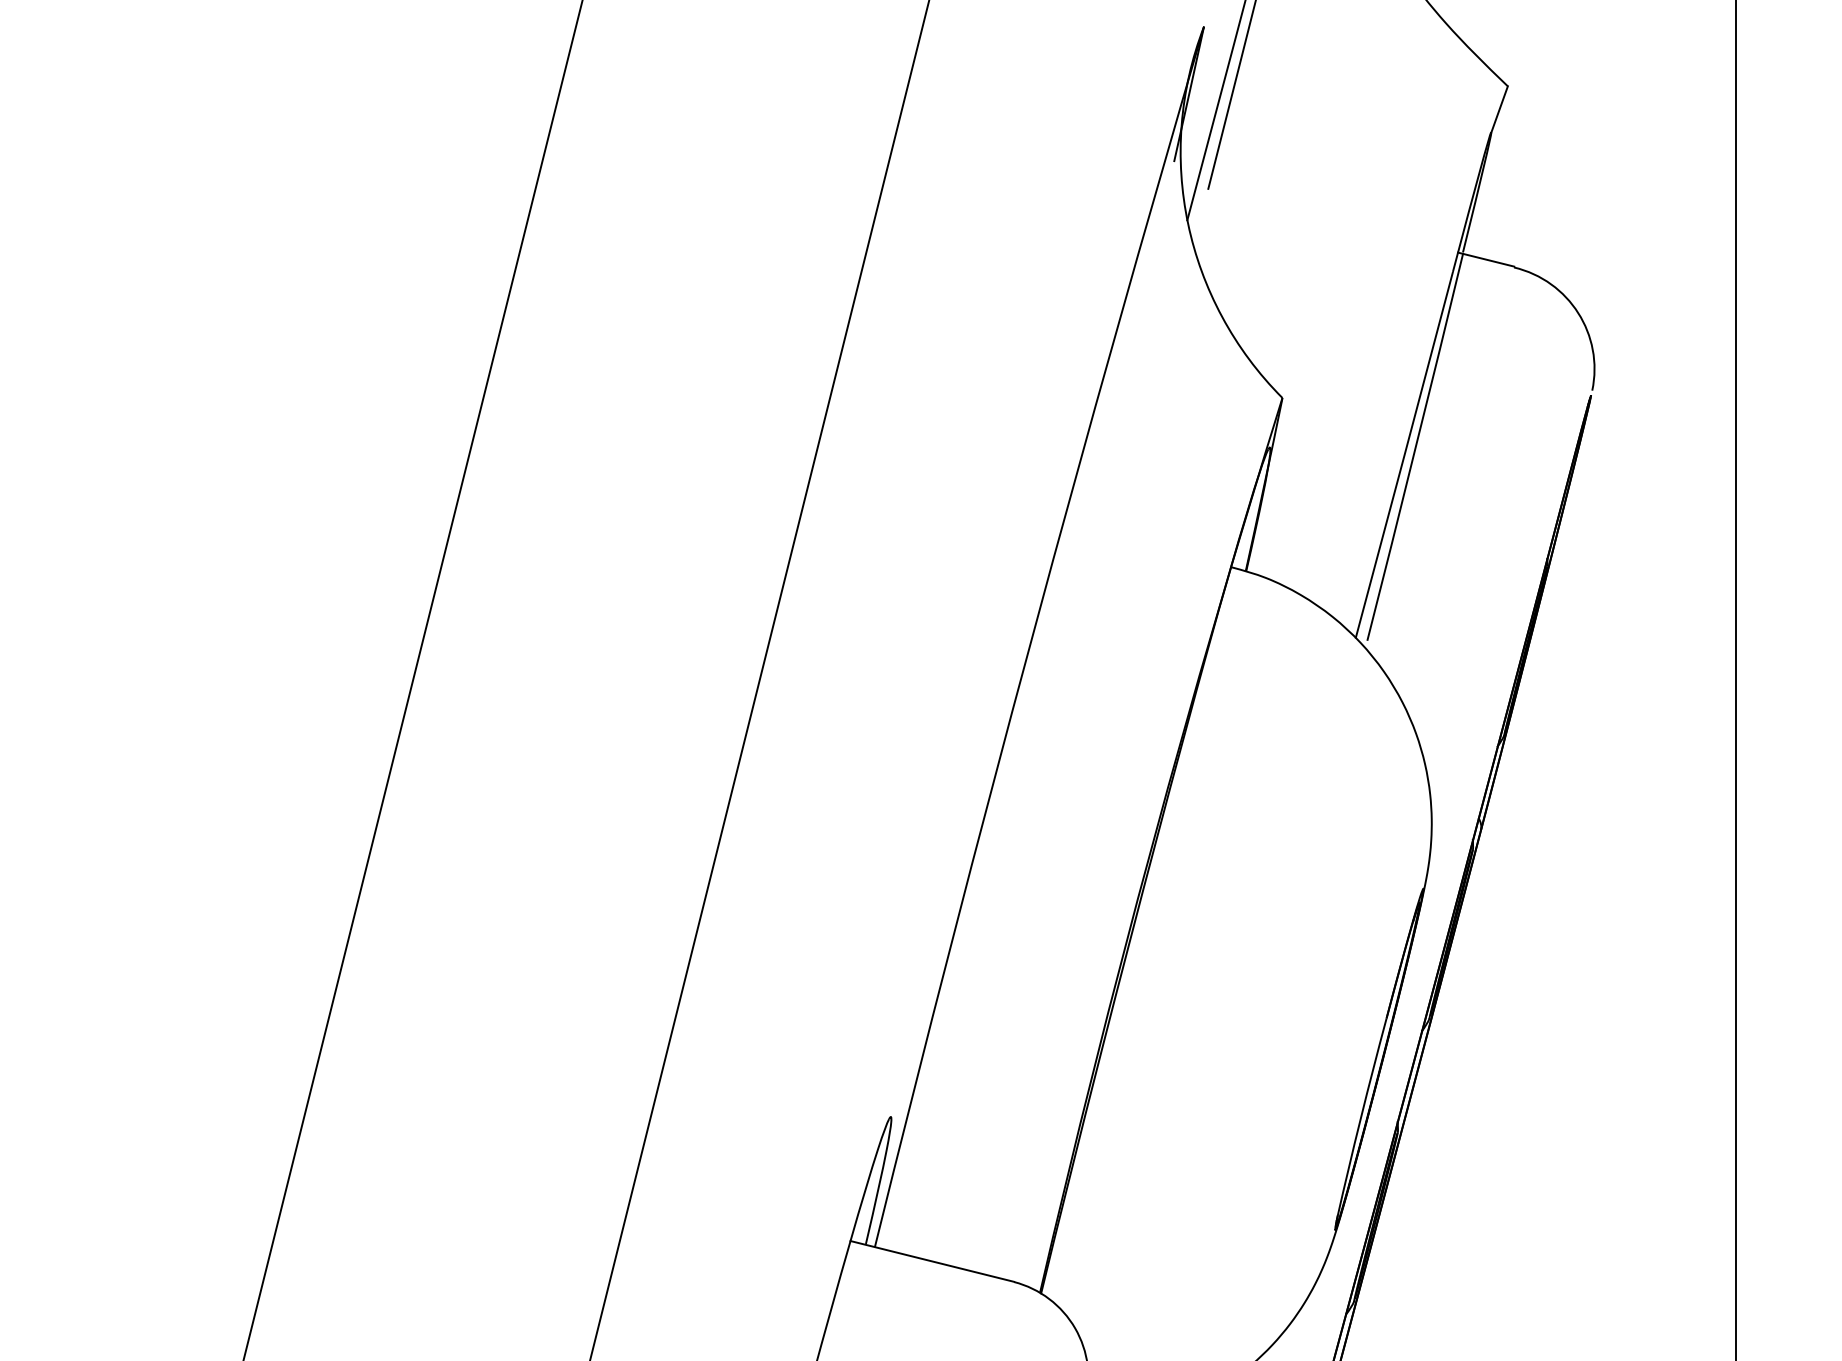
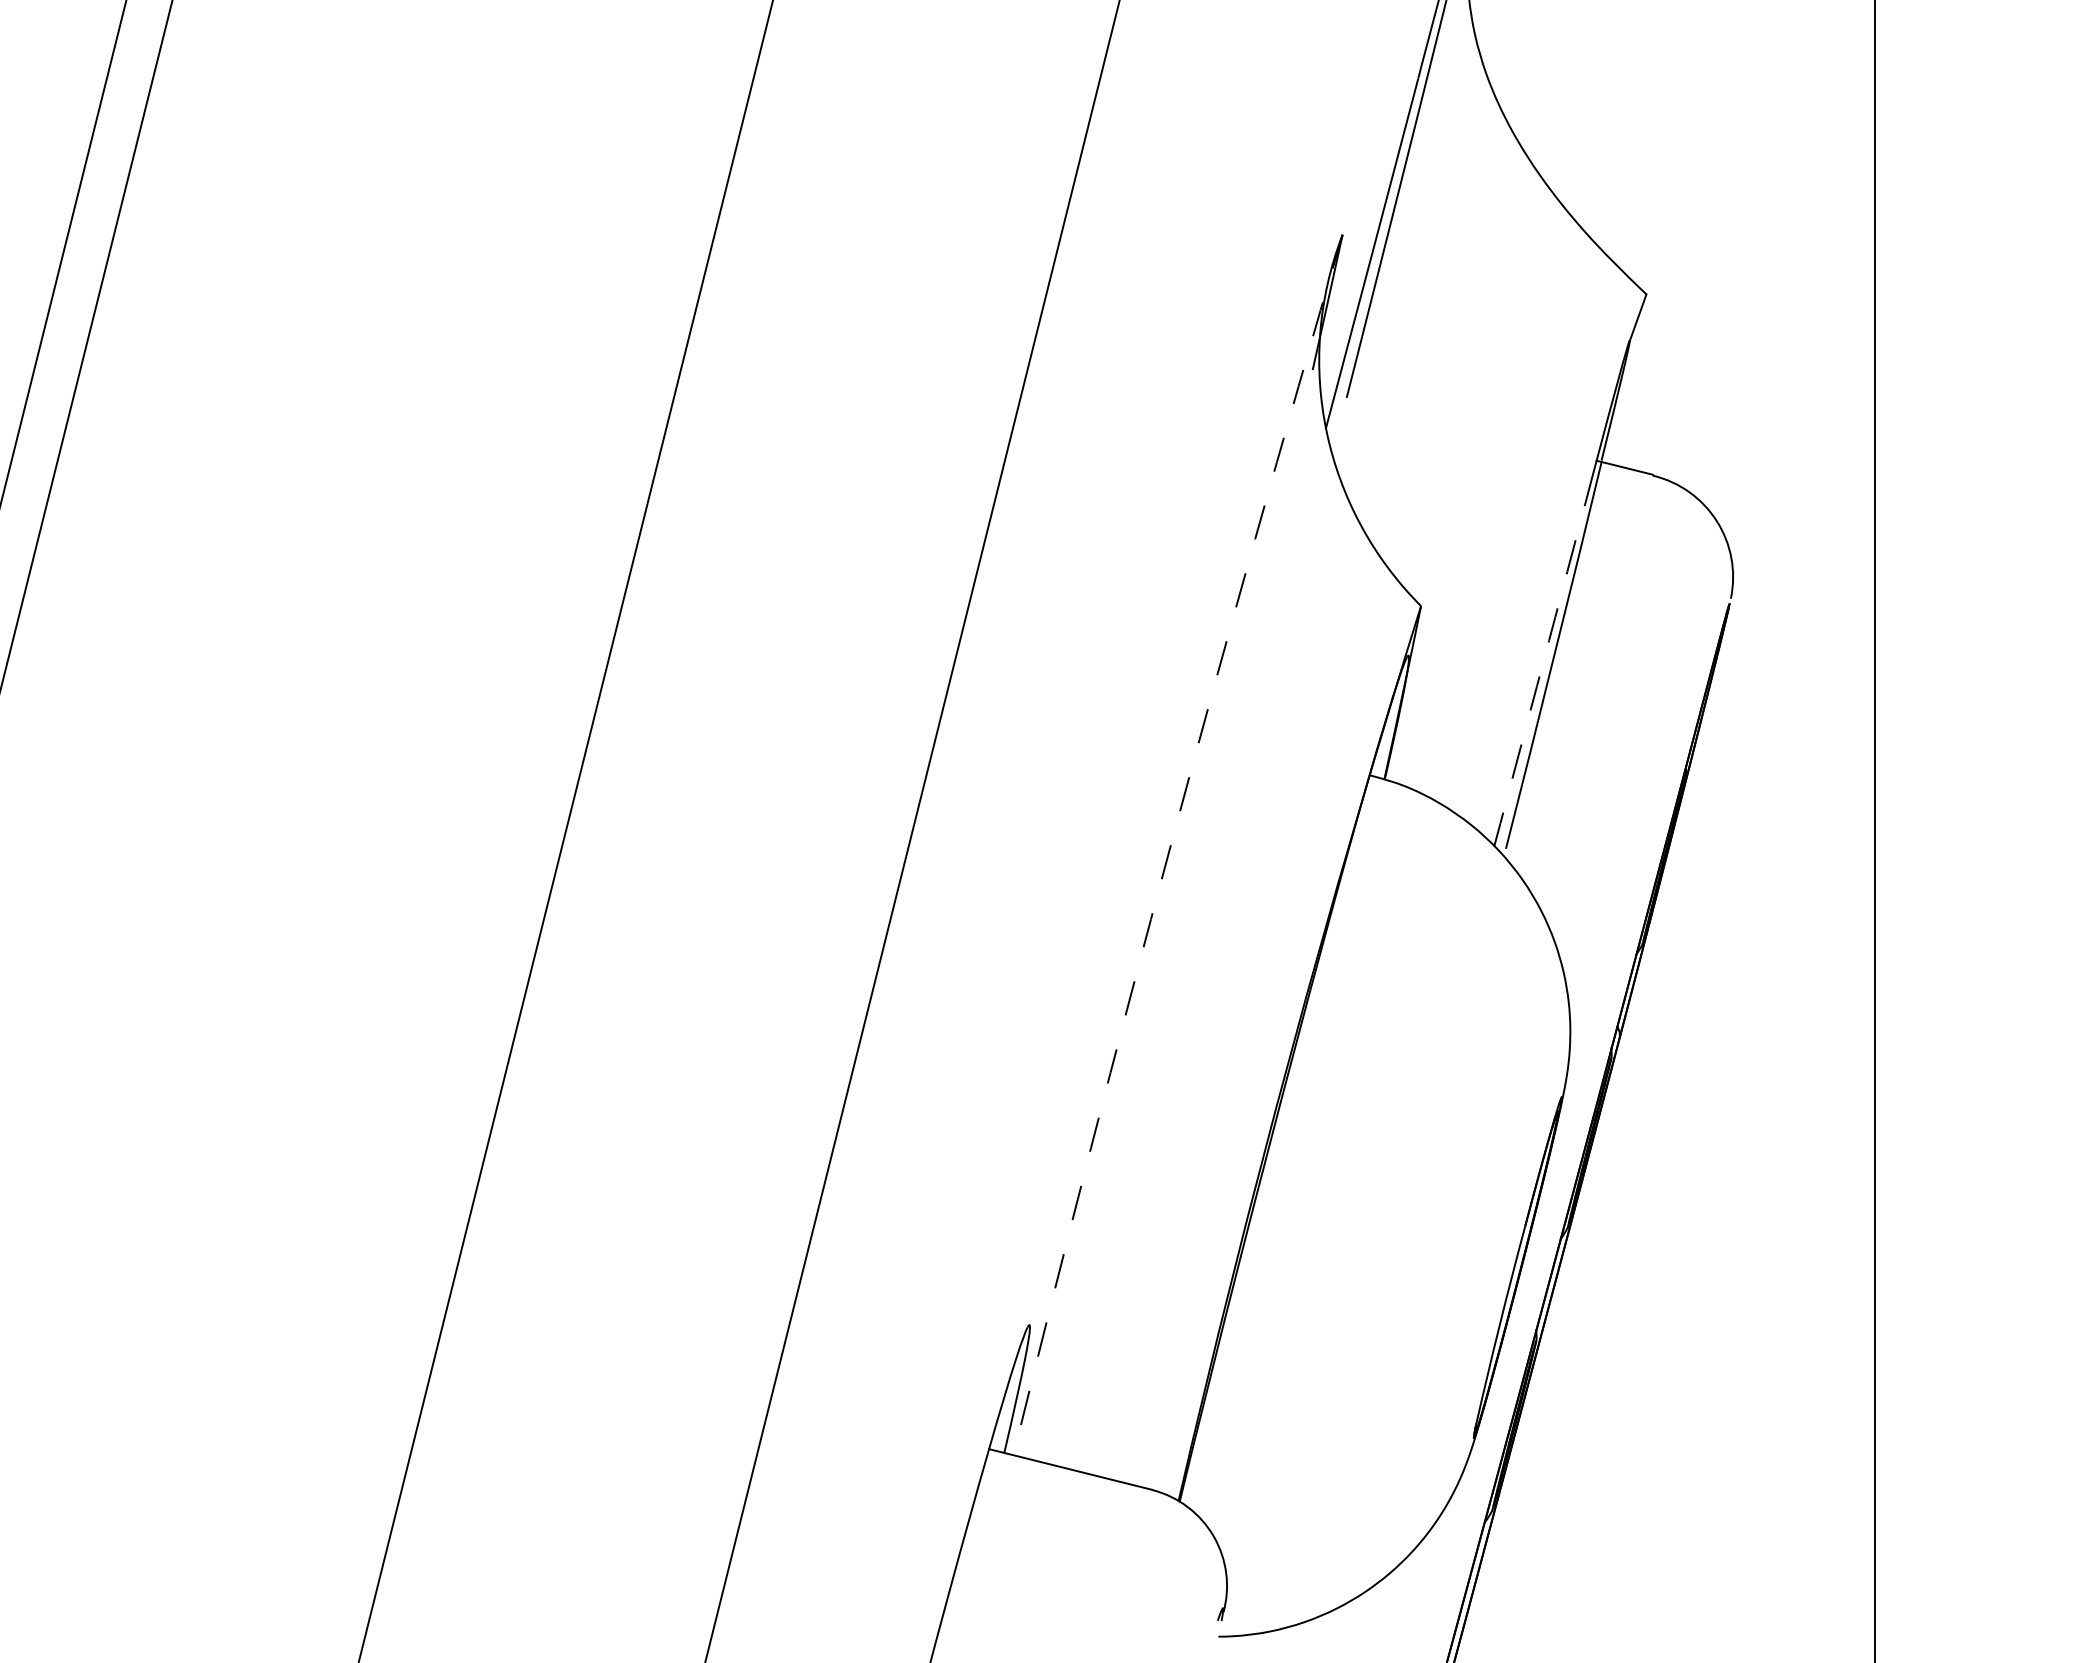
arc: (1404, 455) -> (1543, 663), solid -> dashed
arc: (1032, 635) -> (1171, 843), solid -> dashed

